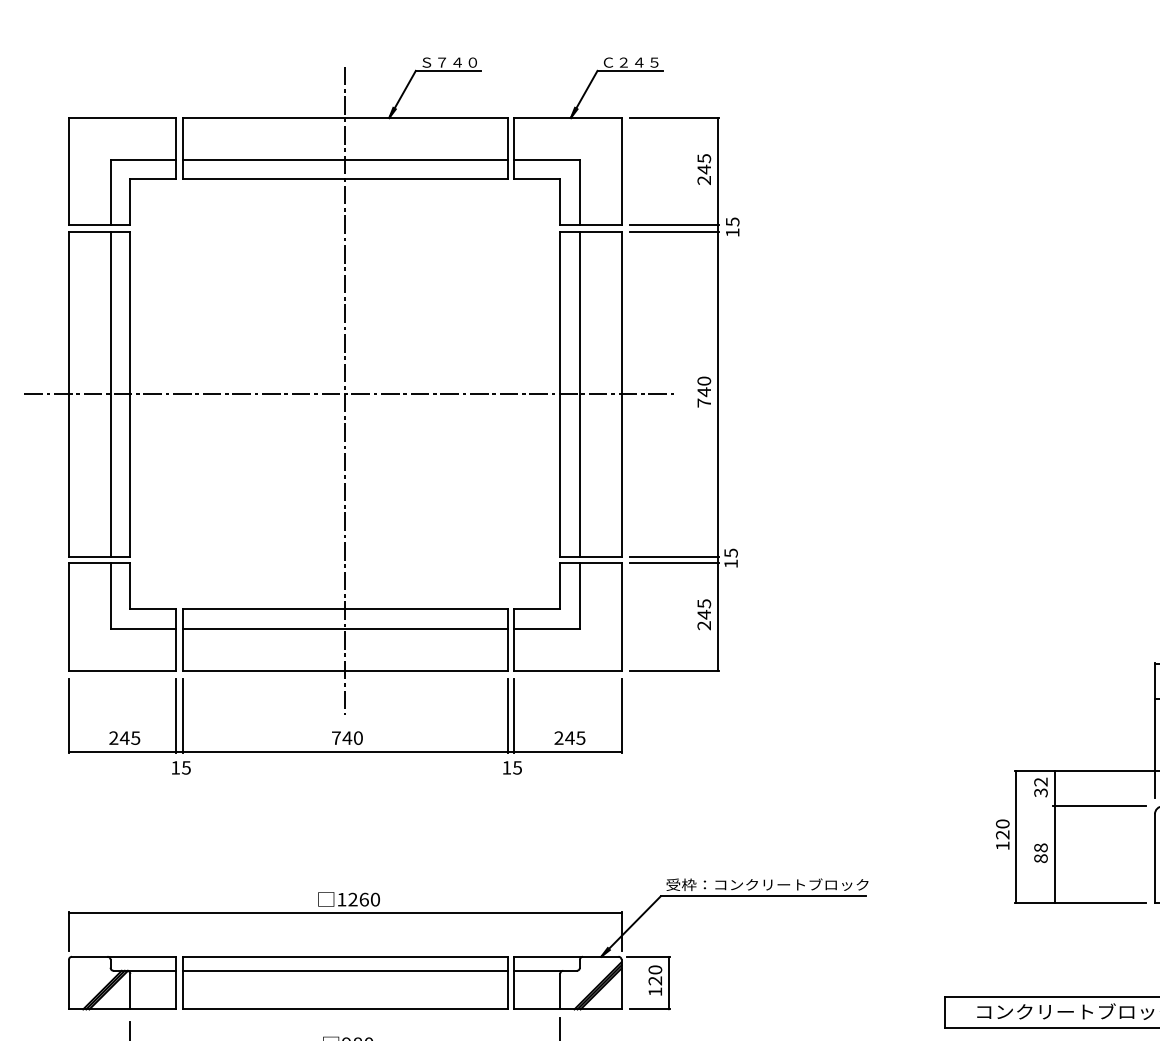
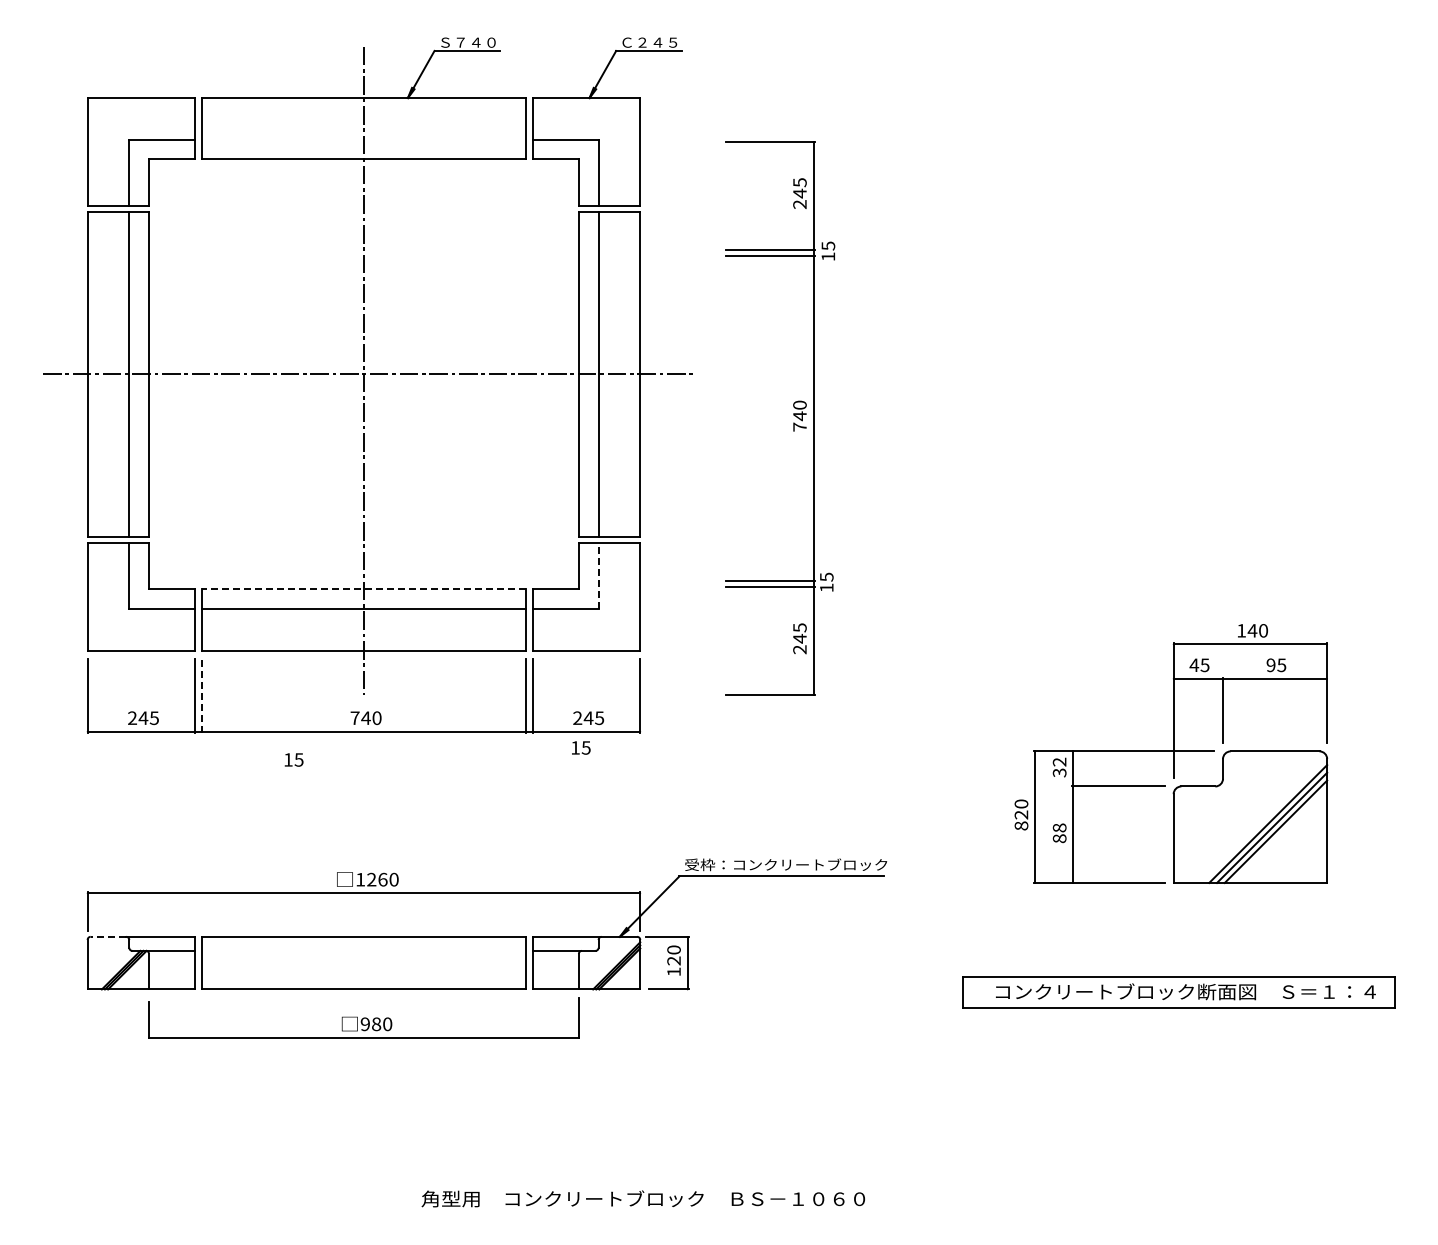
line: (344, 159) -> (363, 139), removed
part: (697, 391) -> (793, 415), moved
line: (579, 596) -> (598, 576), solid -> dashed
line: (344, 609) -> (363, 589), solid -> dashed
line: (182, 716) -> (201, 696), solid -> dashed
text: (180, 767) -> (293, 759), moved
text: (512, 767) -> (581, 747), moved
text: (1002, 845) -> (1021, 825), 120 -> 820
line: (89, 956) -> (108, 936), solid -> dashed
line: (344, 970) -> (363, 950), removed

